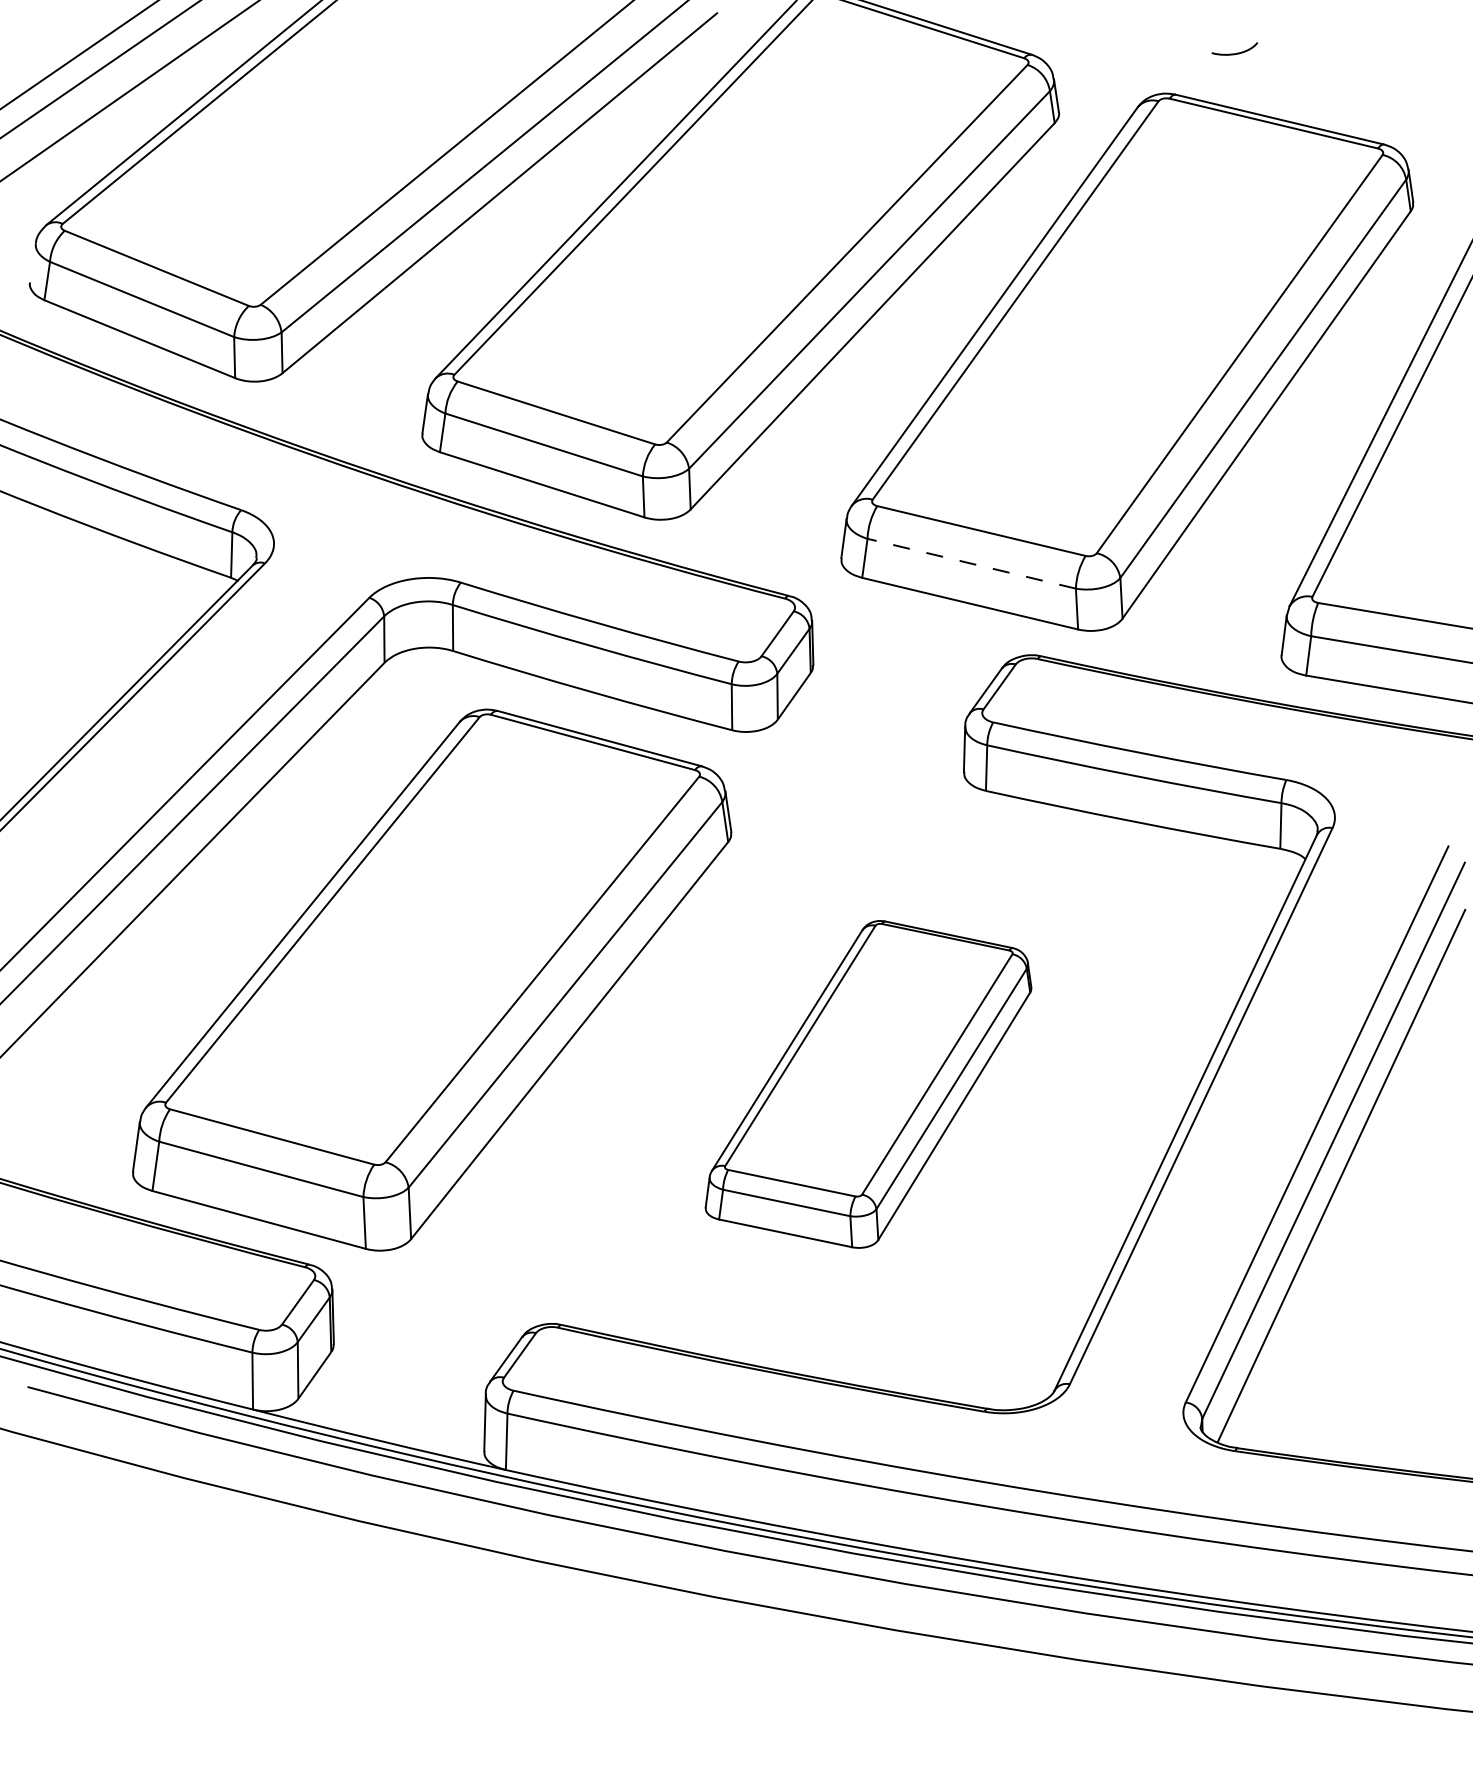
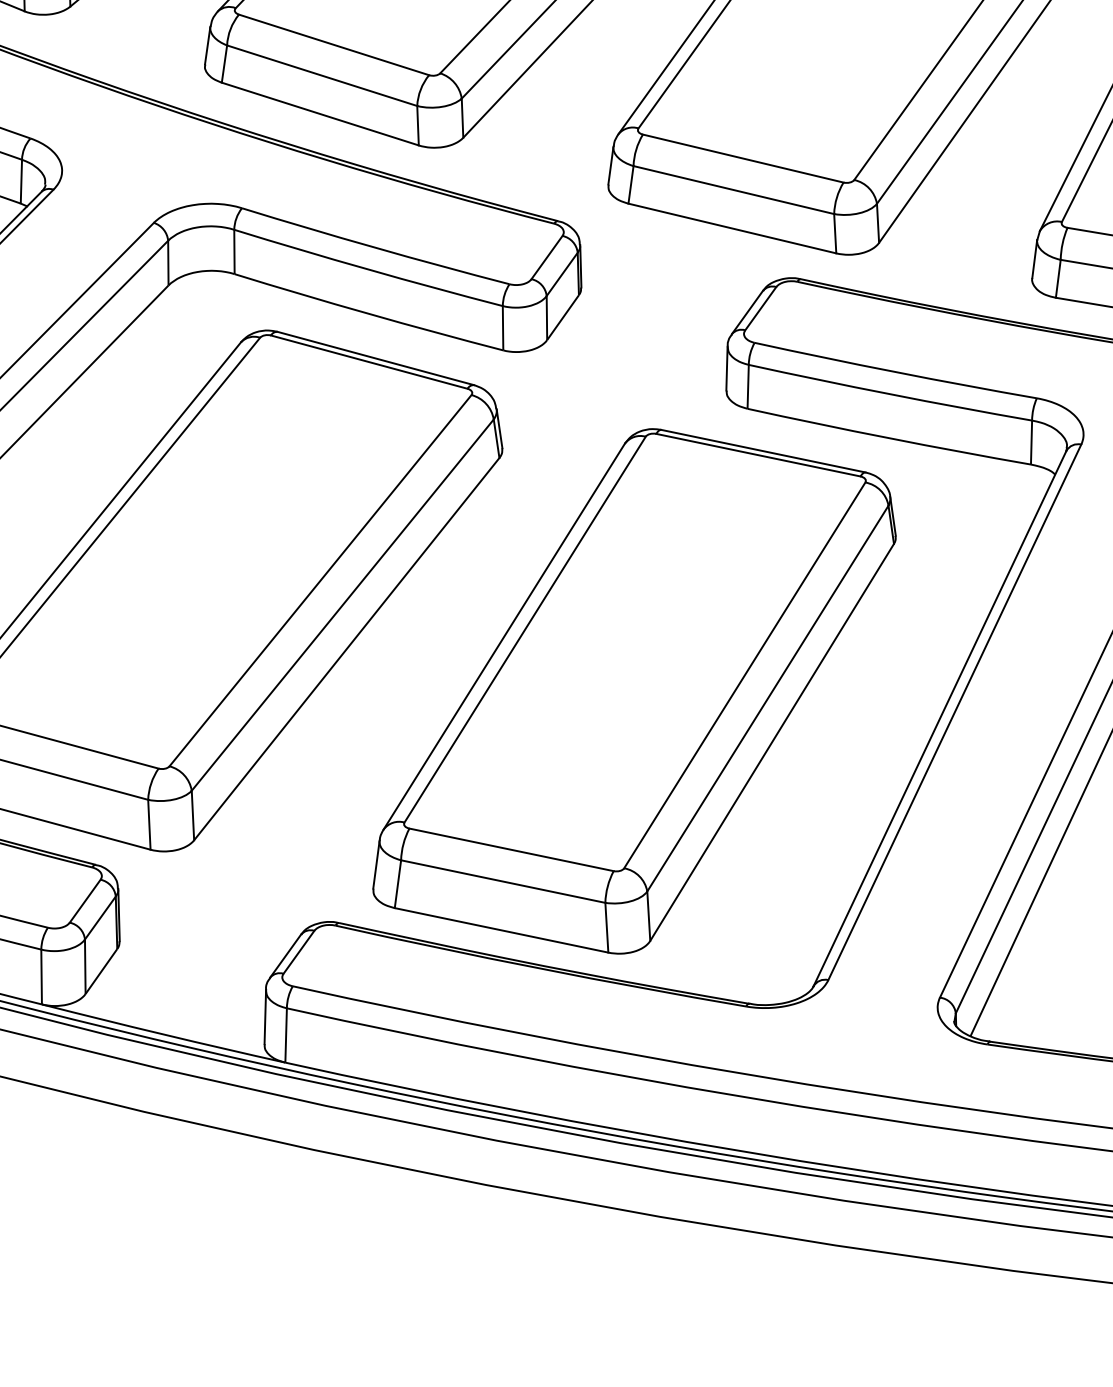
line: (971, 563) -> (733, 189), dashed -> solid
part: (868, 1084) -> (634, 691), size x1.67

